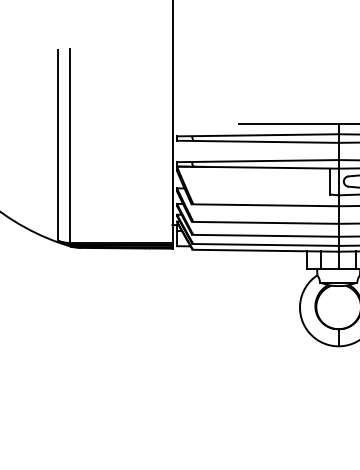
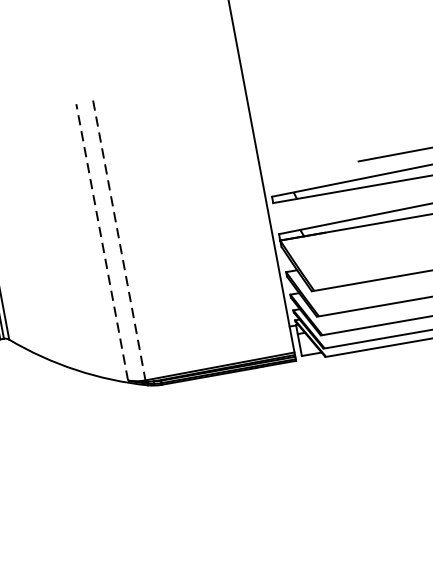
line: (58, 145) -> (102, 242), solid -> dashed
line: (69, 146) -> (118, 240), solid -> dashed

